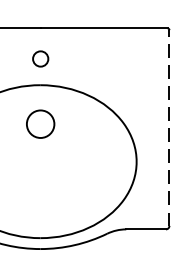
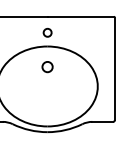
circle: (40, 125) -> (47, 67), size x0.71
line: (168, 127) -> (114, 68), dashed -> solid

